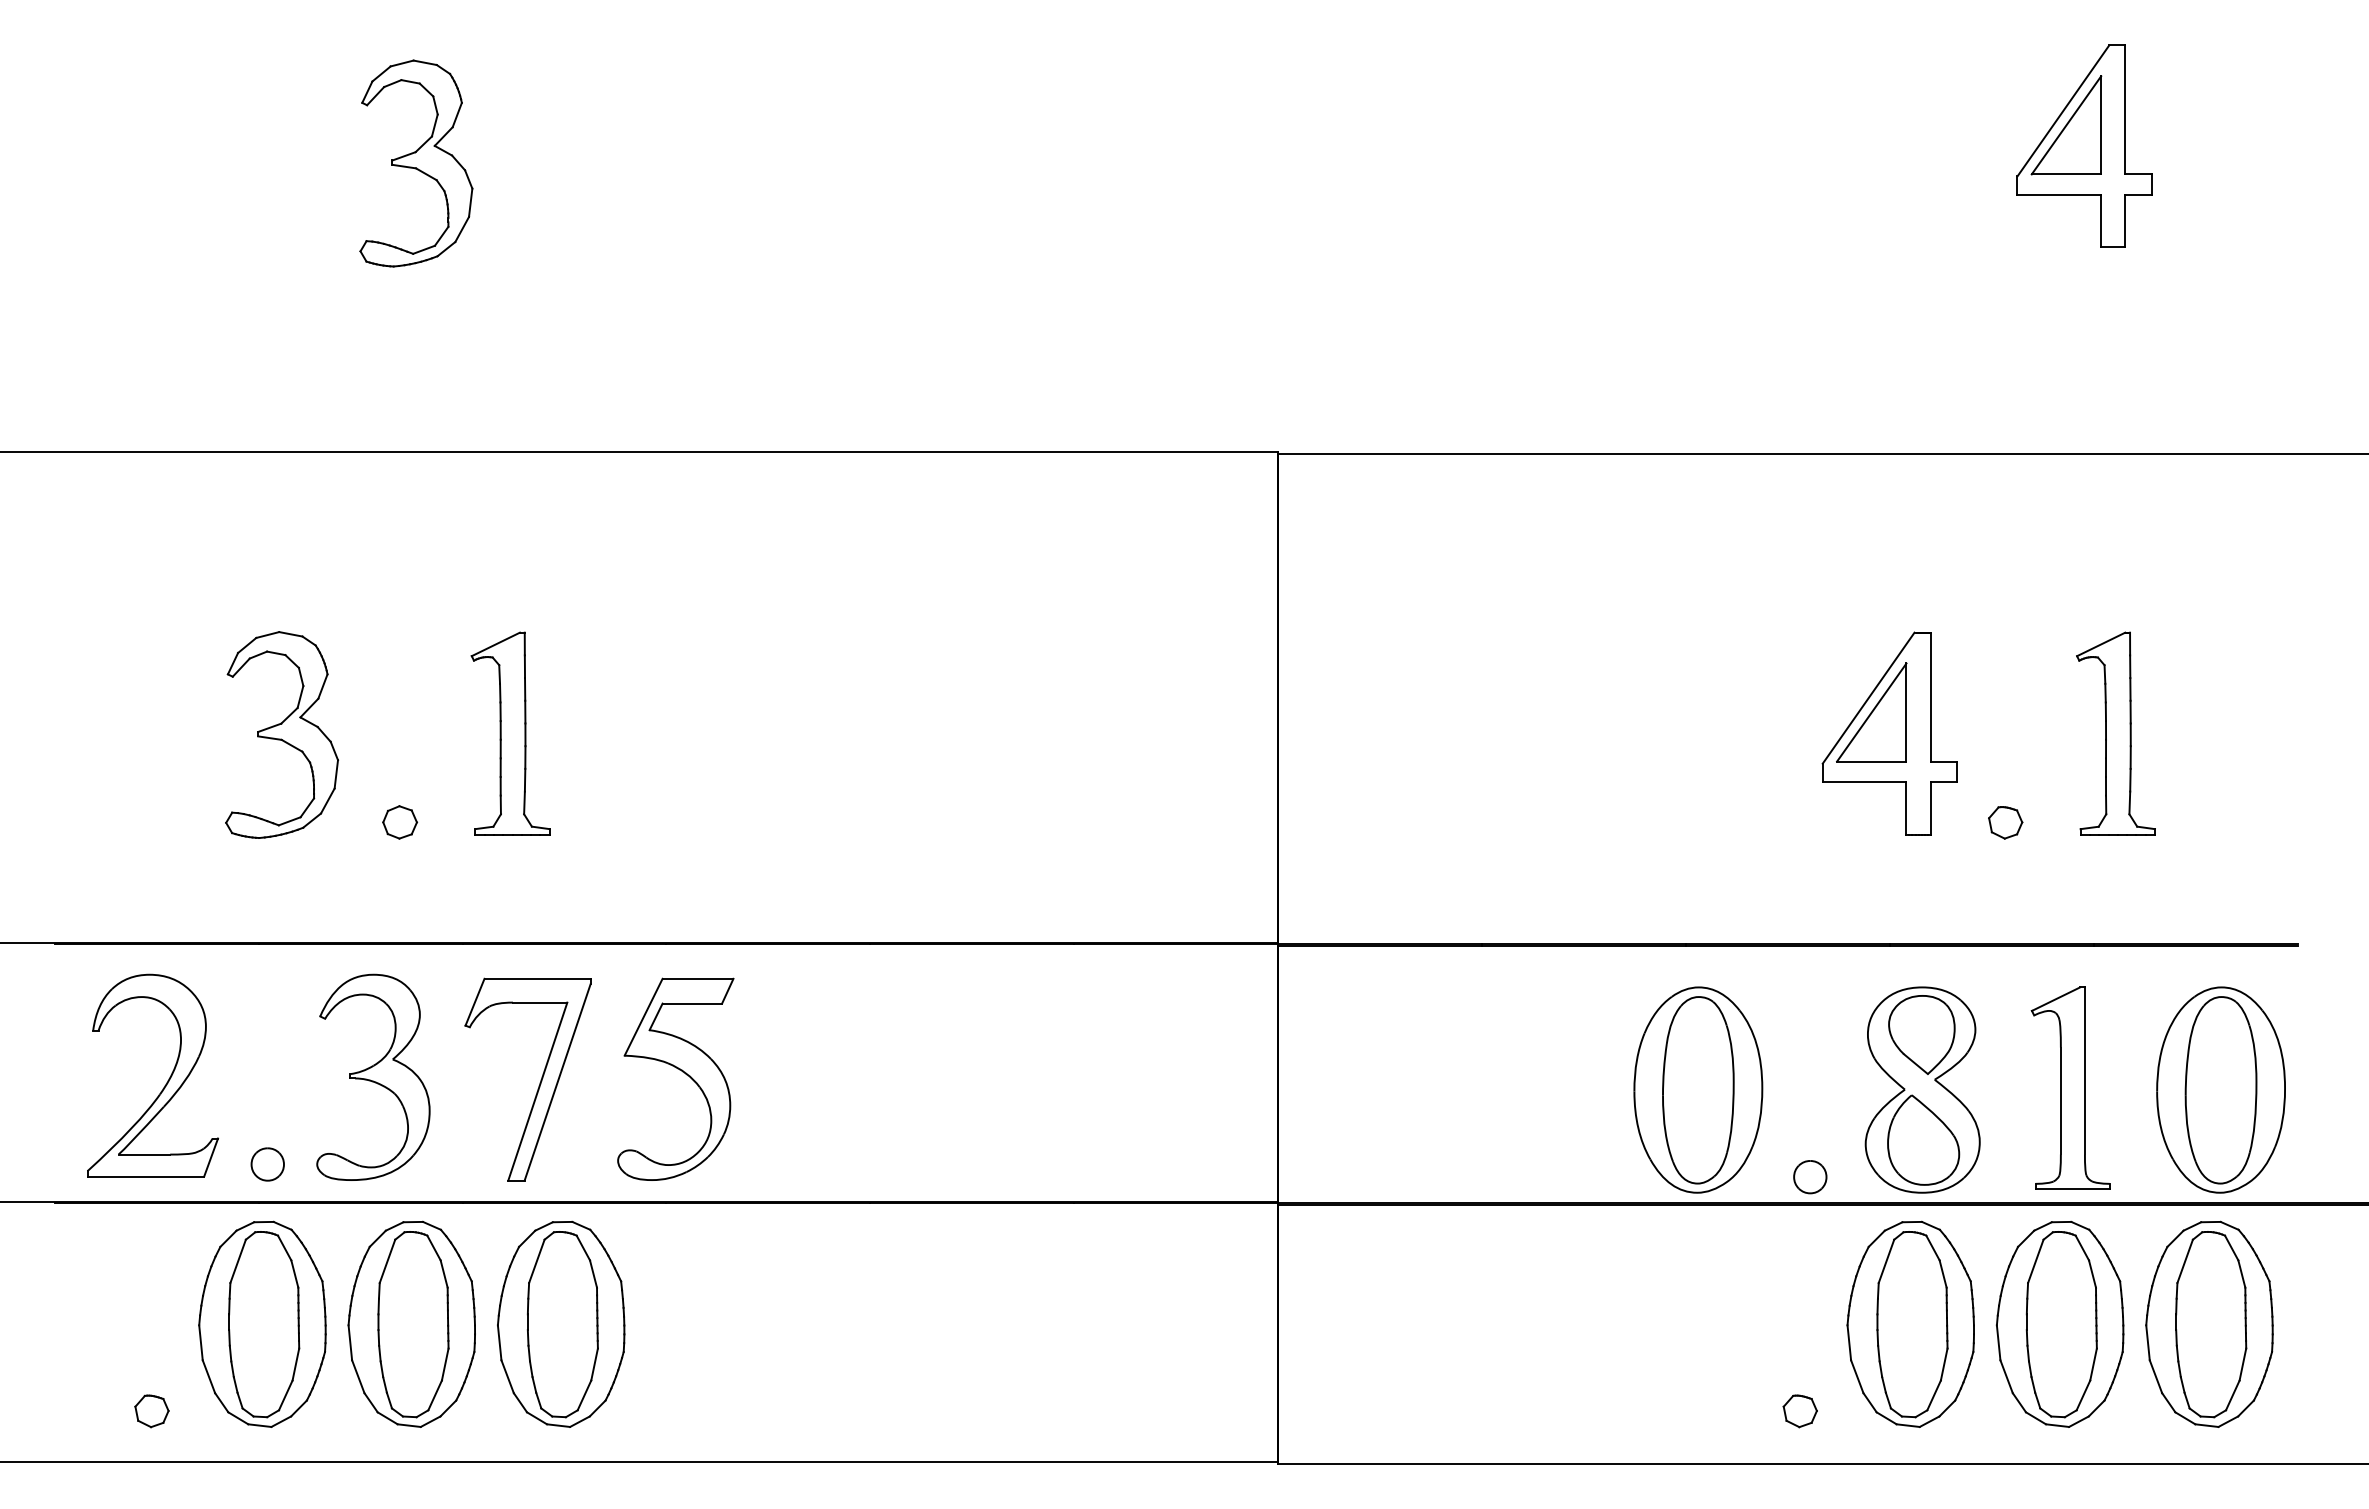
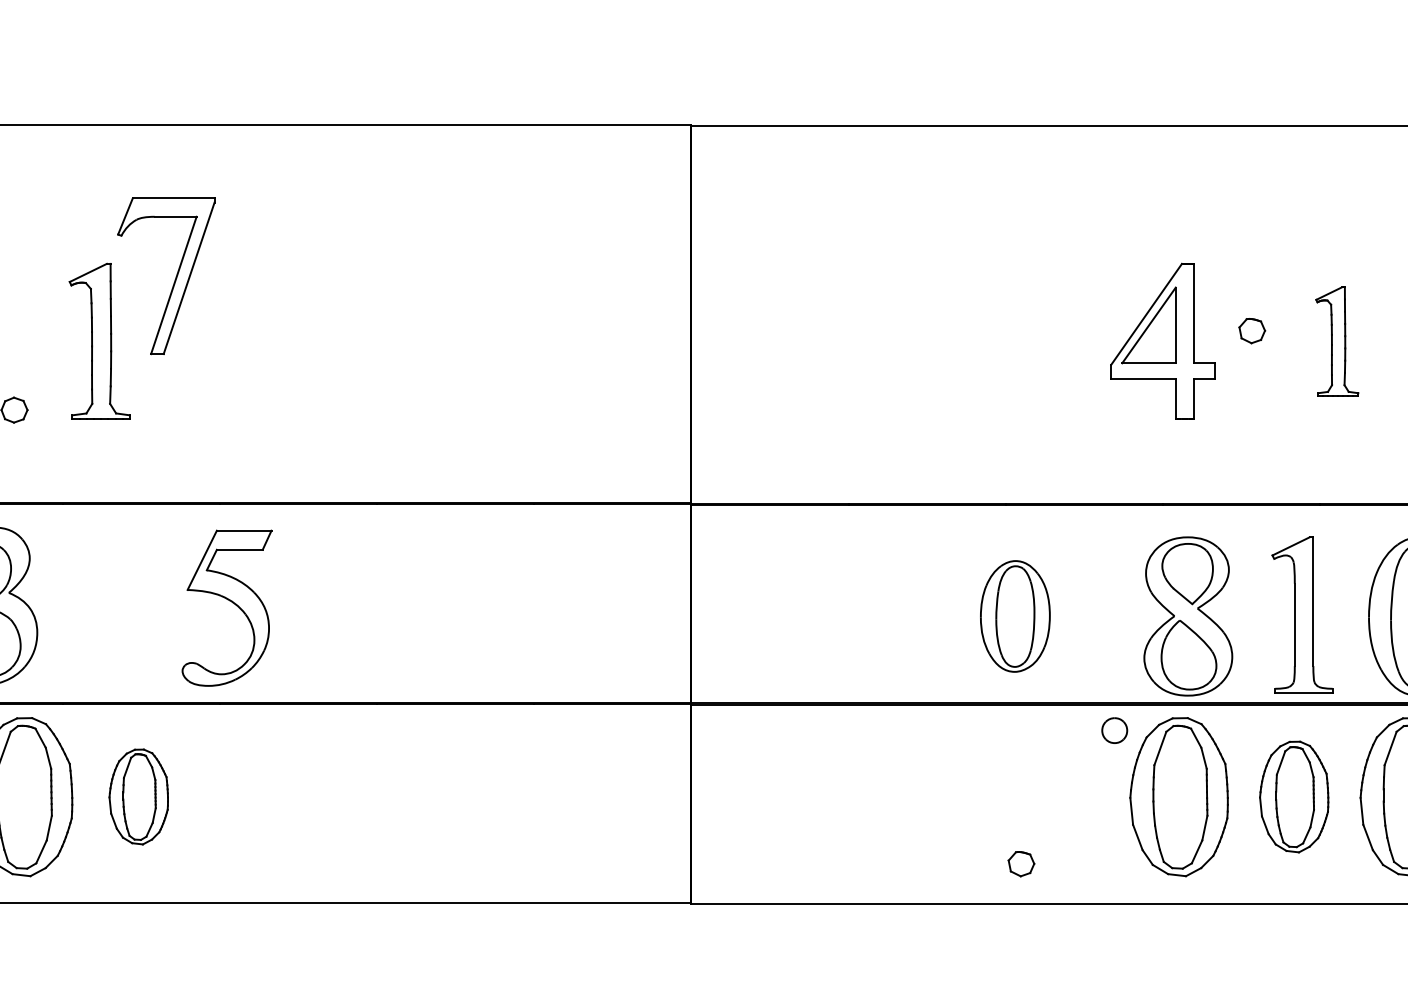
part: (2115, 733) -> (1336, 341), size x0.7
part: (2005, 822) -> (1252, 330), moved
part: (539, 1082) -> (175, 278), moved
part: (1698, 1089) -> (1015, 616), size x0.7
part: (1810, 1177) -> (1114, 730), moved
part: (561, 1323) -> (138, 796), size x0.6
part: (2059, 1323) -> (1293, 796), size x0.7
part: (1799, 1411) -> (1020, 864), moved

